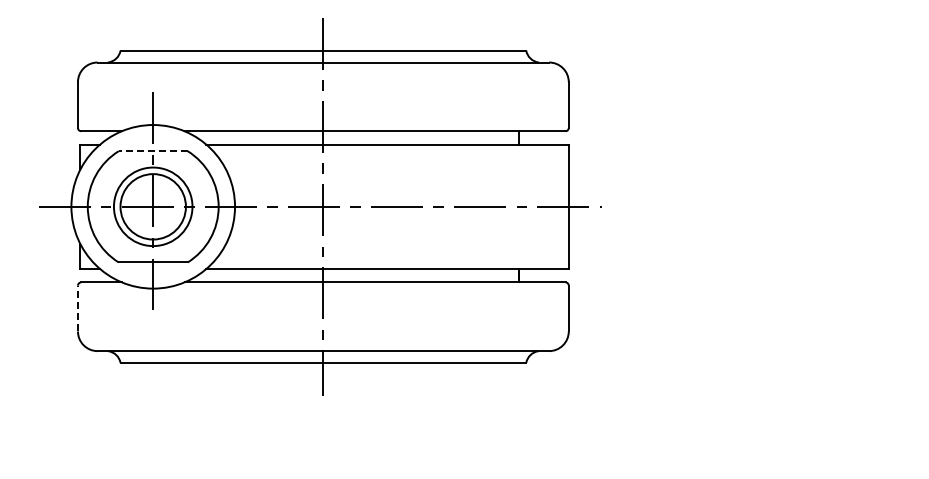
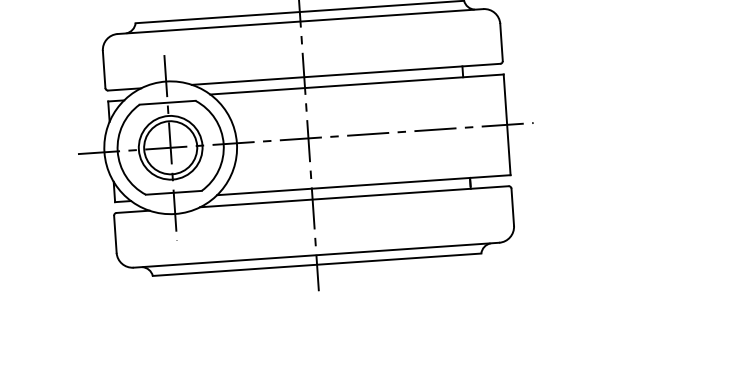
line: (152, 151) -> (167, 103), dashed -> solid
line: (77, 308) -> (114, 234), dashed -> solid

